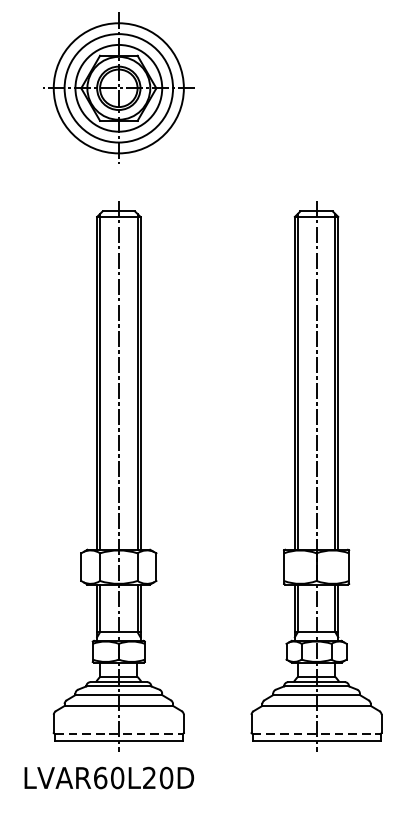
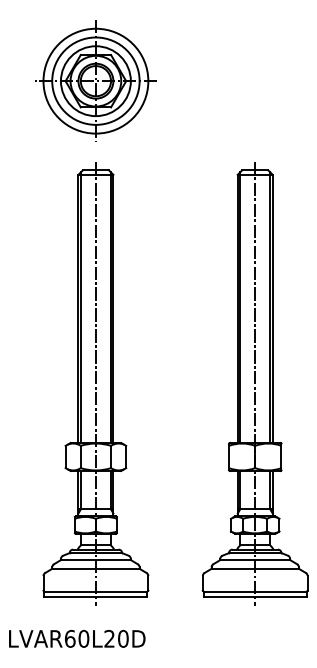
part: (118, 87) -> (95, 80), moved
line: (118, 734) -> (95, 591), dashed -> solid
line: (316, 734) -> (255, 591), dashed -> solid
text: (109, 777) -> (77, 638), moved

